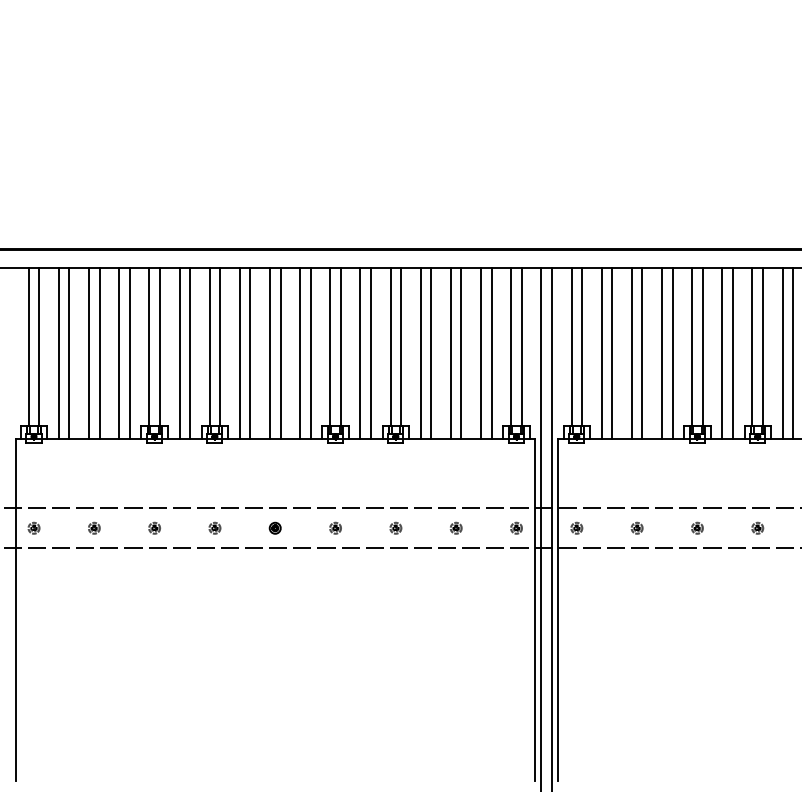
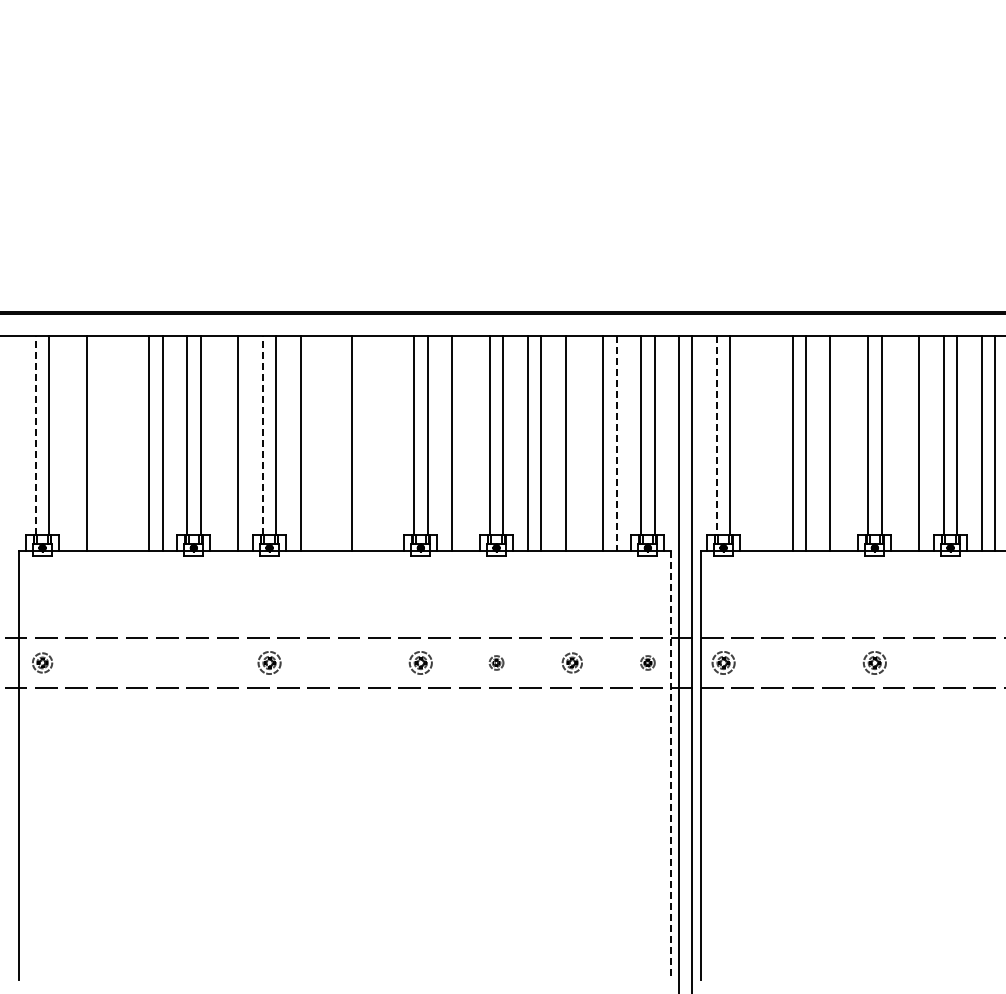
line: (28, 346) -> (35, 435), solid -> dashed
line: (209, 346) -> (262, 435), solid -> dashed
line: (571, 347) -> (716, 436), solid -> dashed
line: (58, 353) -> (73, 443), removed
line: (88, 353) -> (111, 443), removed
line: (99, 353) -> (124, 443), removed
line: (179, 353) -> (225, 443), removed
line: (250, 353) -> (314, 443), removed
line: (269, 353) -> (338, 443), removed
line: (300, 353) -> (376, 443), removed
line: (310, 353) -> (389, 443), removed
line: (371, 353) -> (465, 443), removed
line: (461, 353) -> (578, 443), removed
line: (491, 353) -> (616, 443), solid -> dashed
line: (601, 353) -> (754, 443), removed
line: (612, 353) -> (768, 443), removed
line: (672, 353) -> (843, 443), removed
line: (722, 353) -> (906, 443), removed
part: (33, 527) -> (42, 662), size x1.4
part: (93, 527) -> (117, 662), removed
part: (154, 527) -> (193, 662), removed
part: (214, 527) -> (269, 662), size x1.6
part: (274, 527) -> (344, 662), removed
part: (335, 527) -> (420, 662), size x1.6
part: (455, 527) -> (571, 662), size x1.4
part: (576, 527) -> (723, 662), size x1.6
part: (636, 527) -> (798, 662), removed
part: (697, 527) -> (874, 662), size x1.6
part: (757, 527) -> (950, 662), removed
line: (534, 609) -> (670, 765), solid -> dashed

